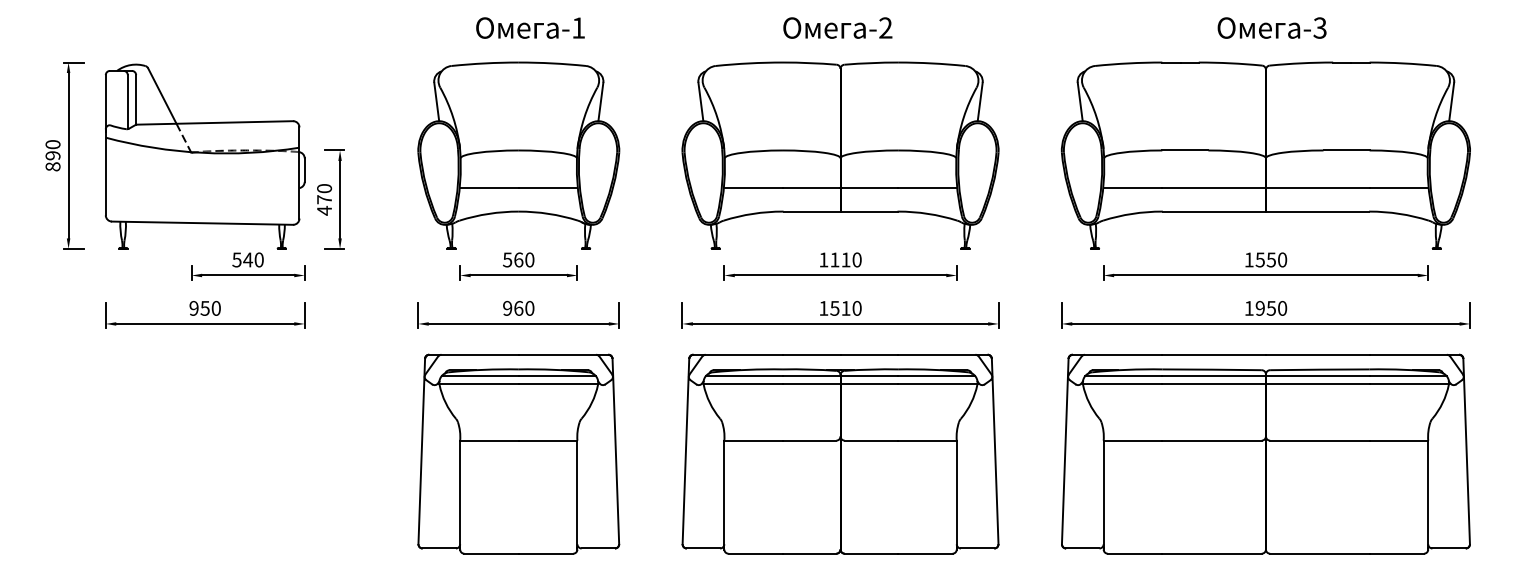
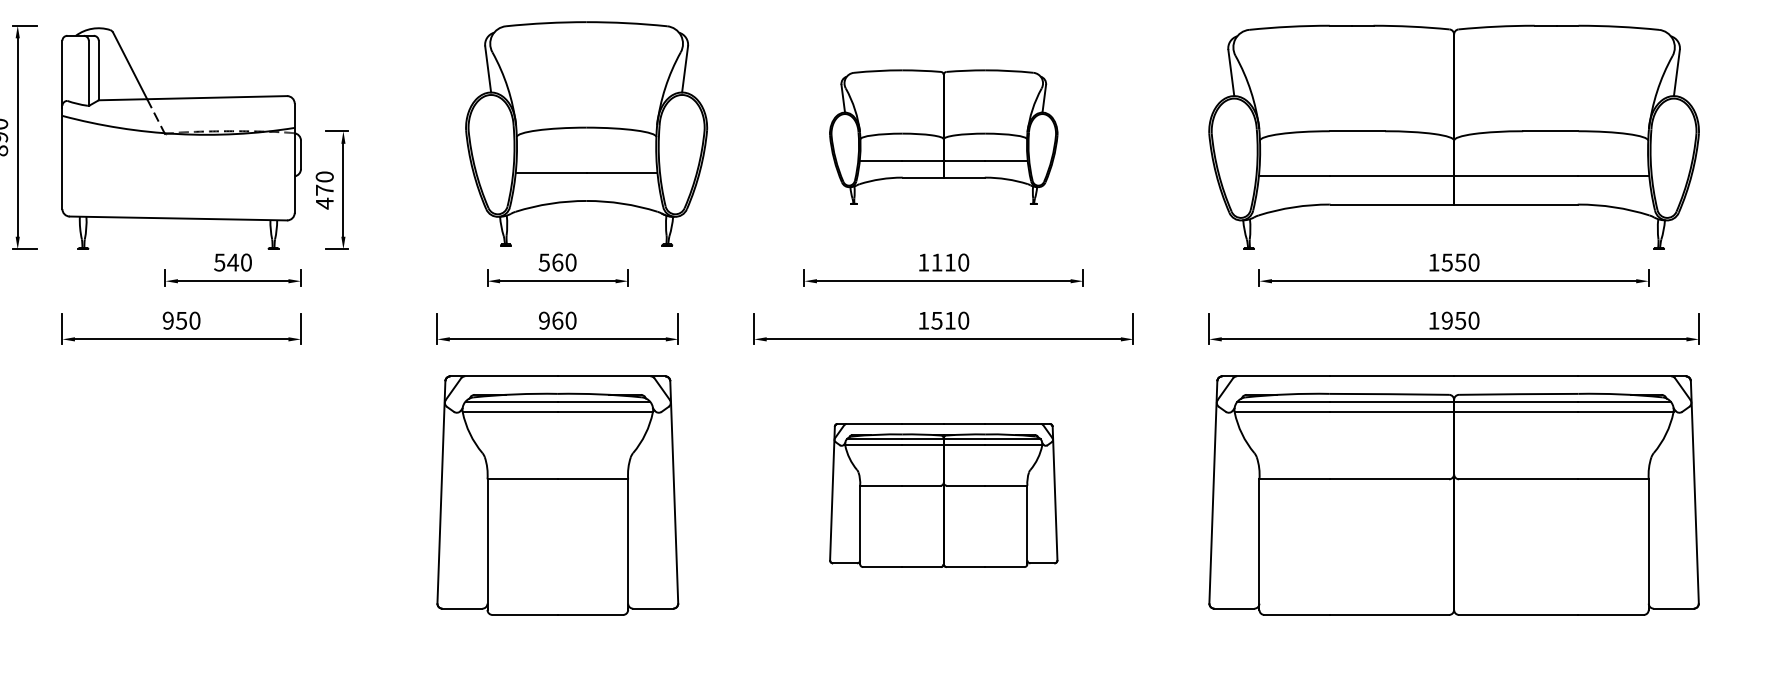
part: (518, 155) -> (586, 133), moved
part: (840, 155) -> (943, 137), size x0.6
part: (840, 453) -> (943, 494), size x0.6

